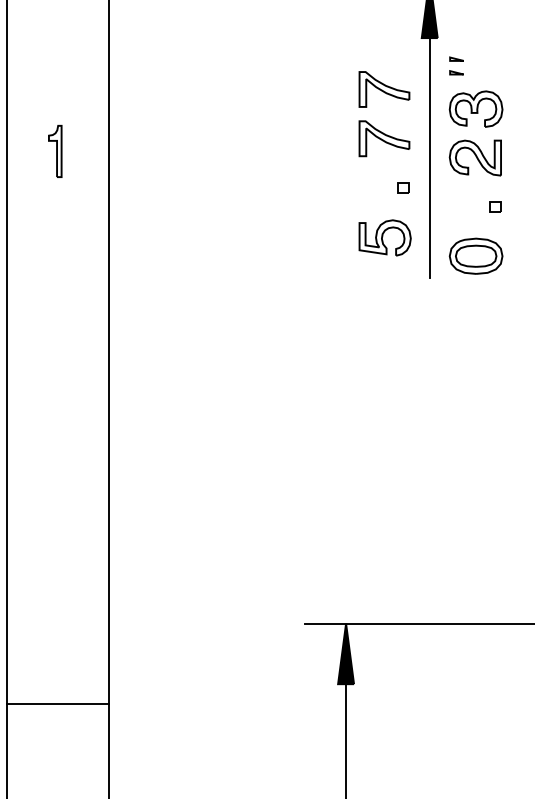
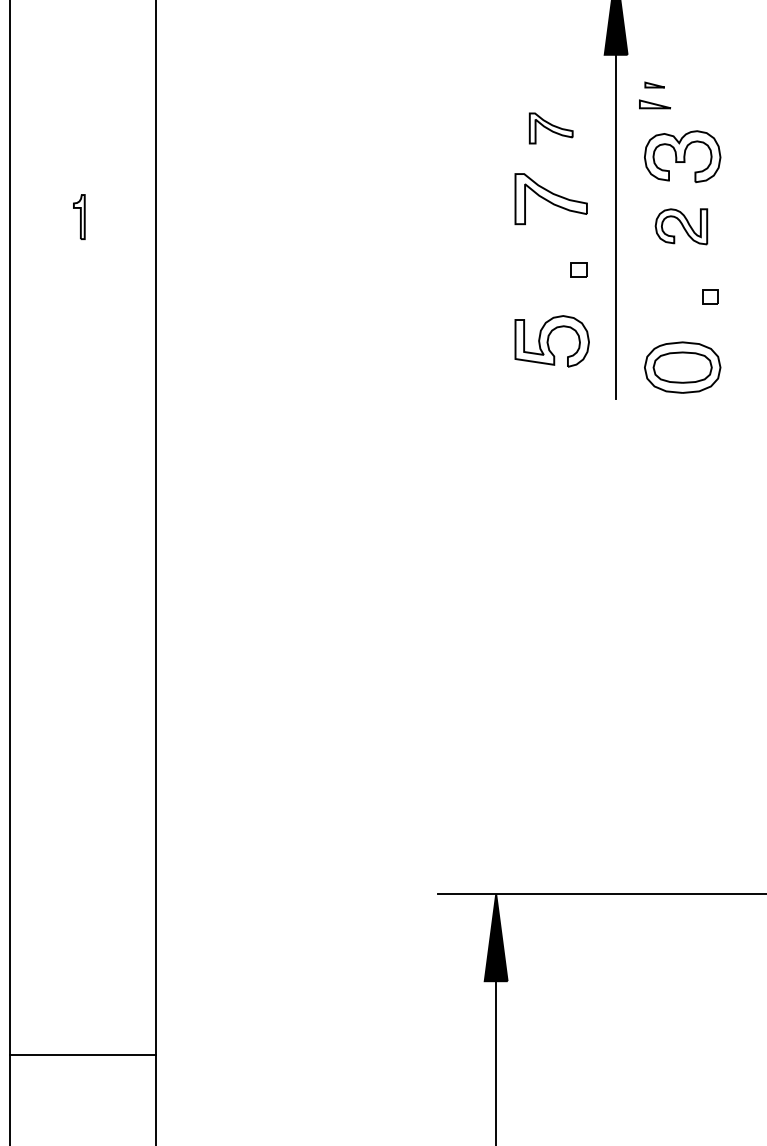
part: (456, 72) -> (654, 104), size x1.6
part: (384, 89) -> (551, 128), size x0.6
part: (55, 150) -> (79, 215), size x0.6
part: (474, 157) -> (680, 225), size x0.7
line: (57, 703) -> (82, 1054), moved

